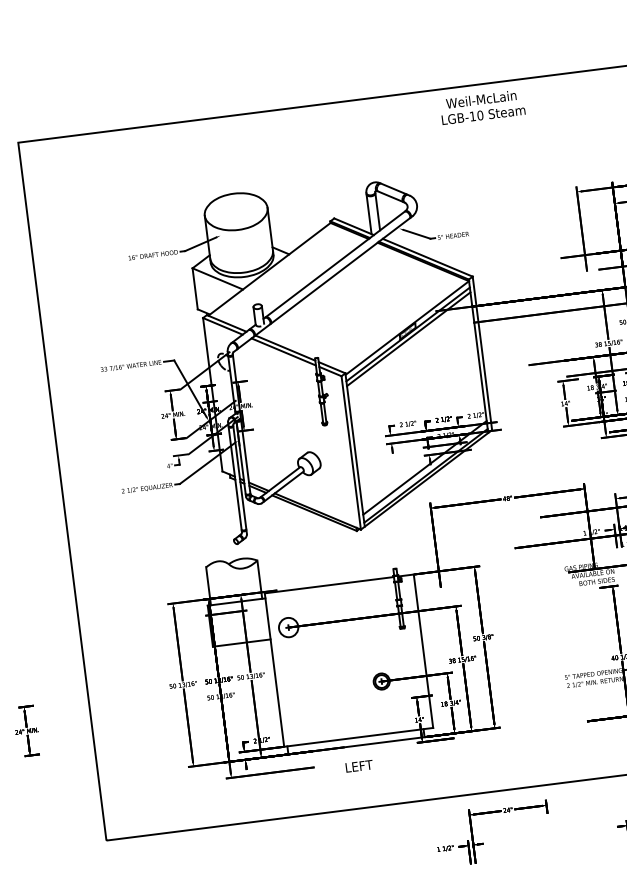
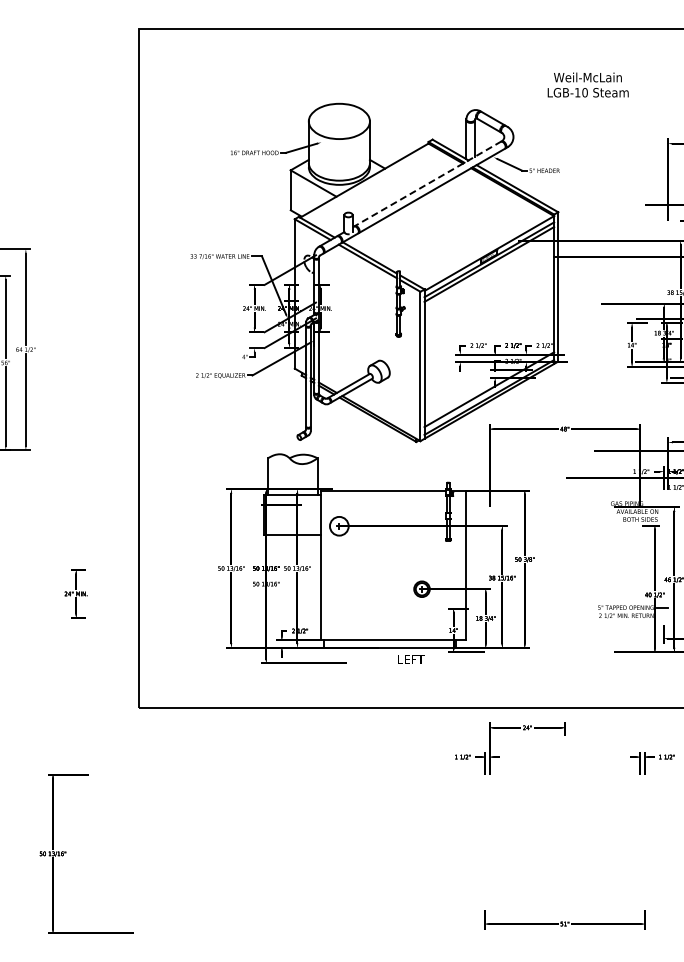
text: (481, 106) -> (587, 84), moved
line: (334, 265) -> (427, 184), solid -> dashed
text: (359, 765) -> (411, 659), moved

